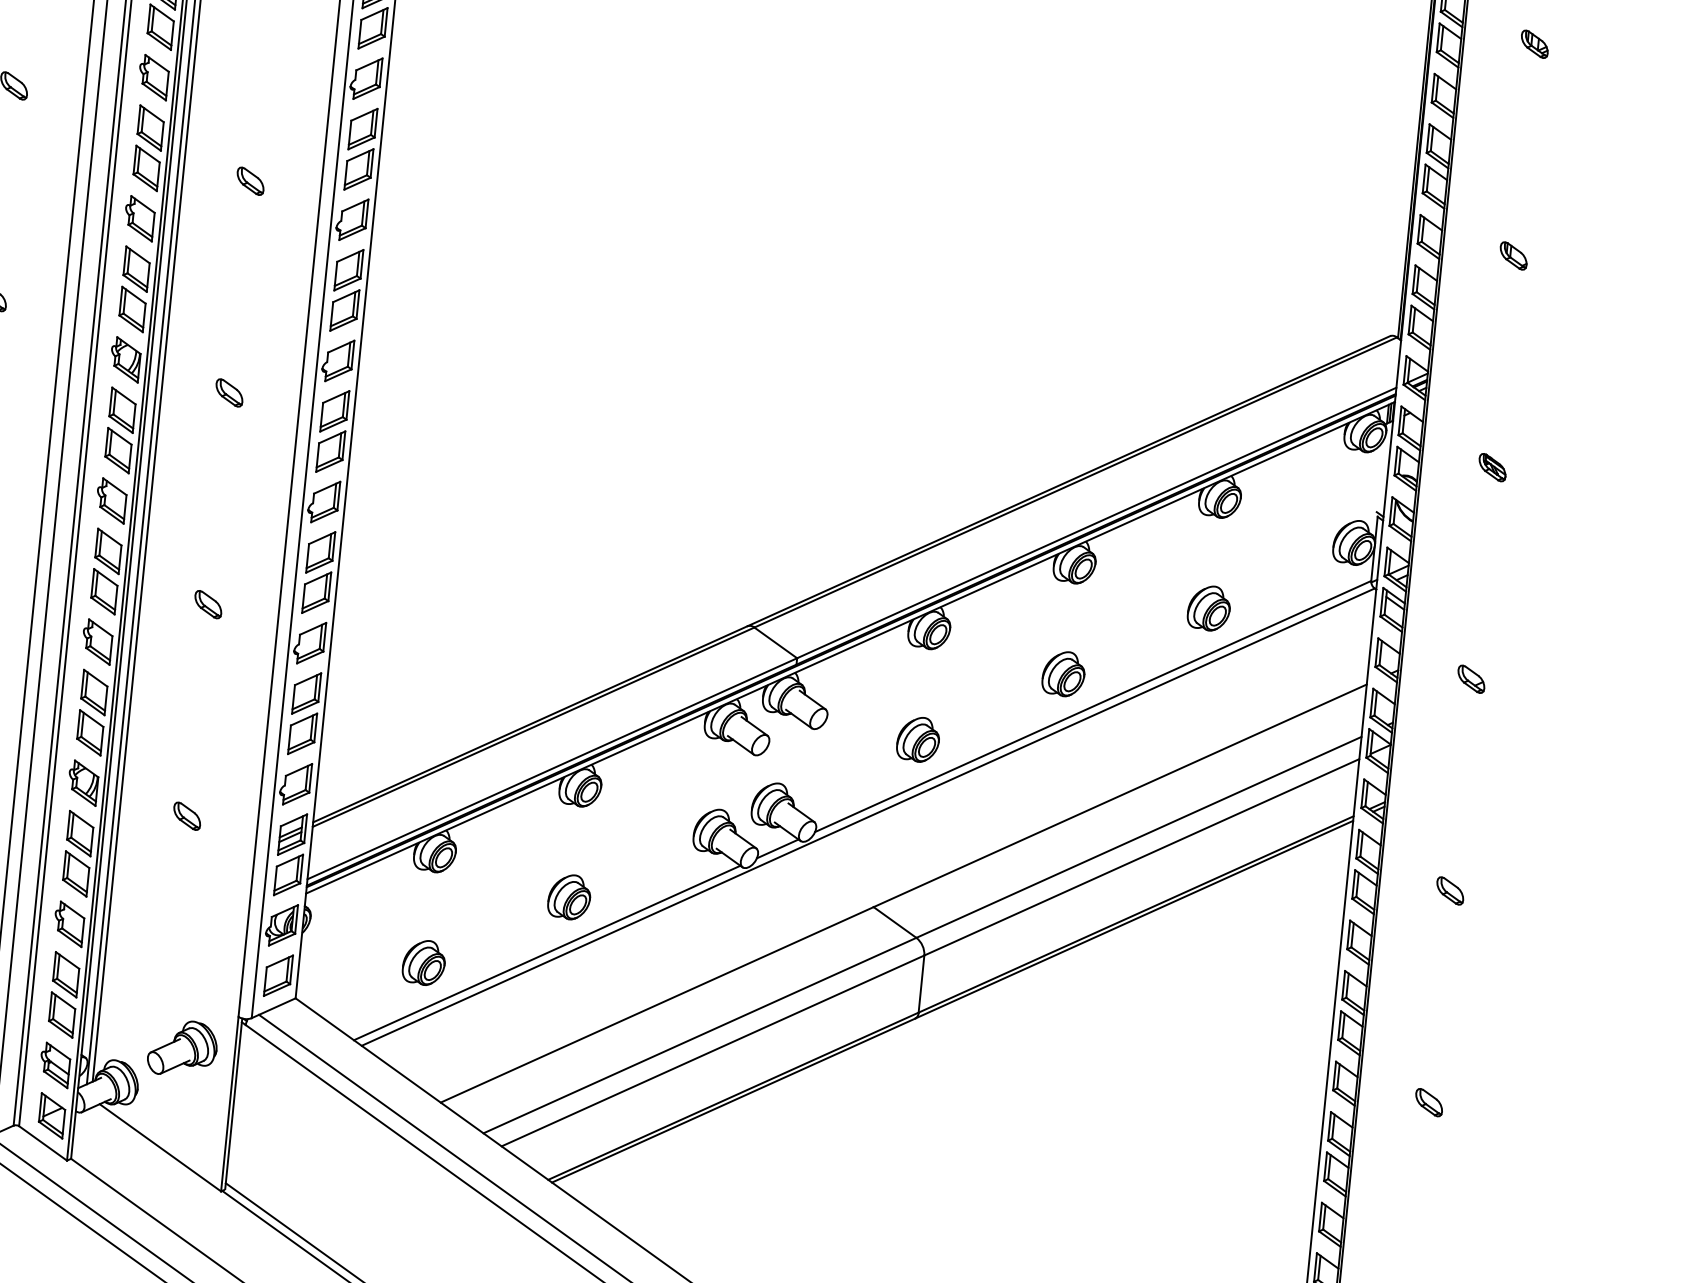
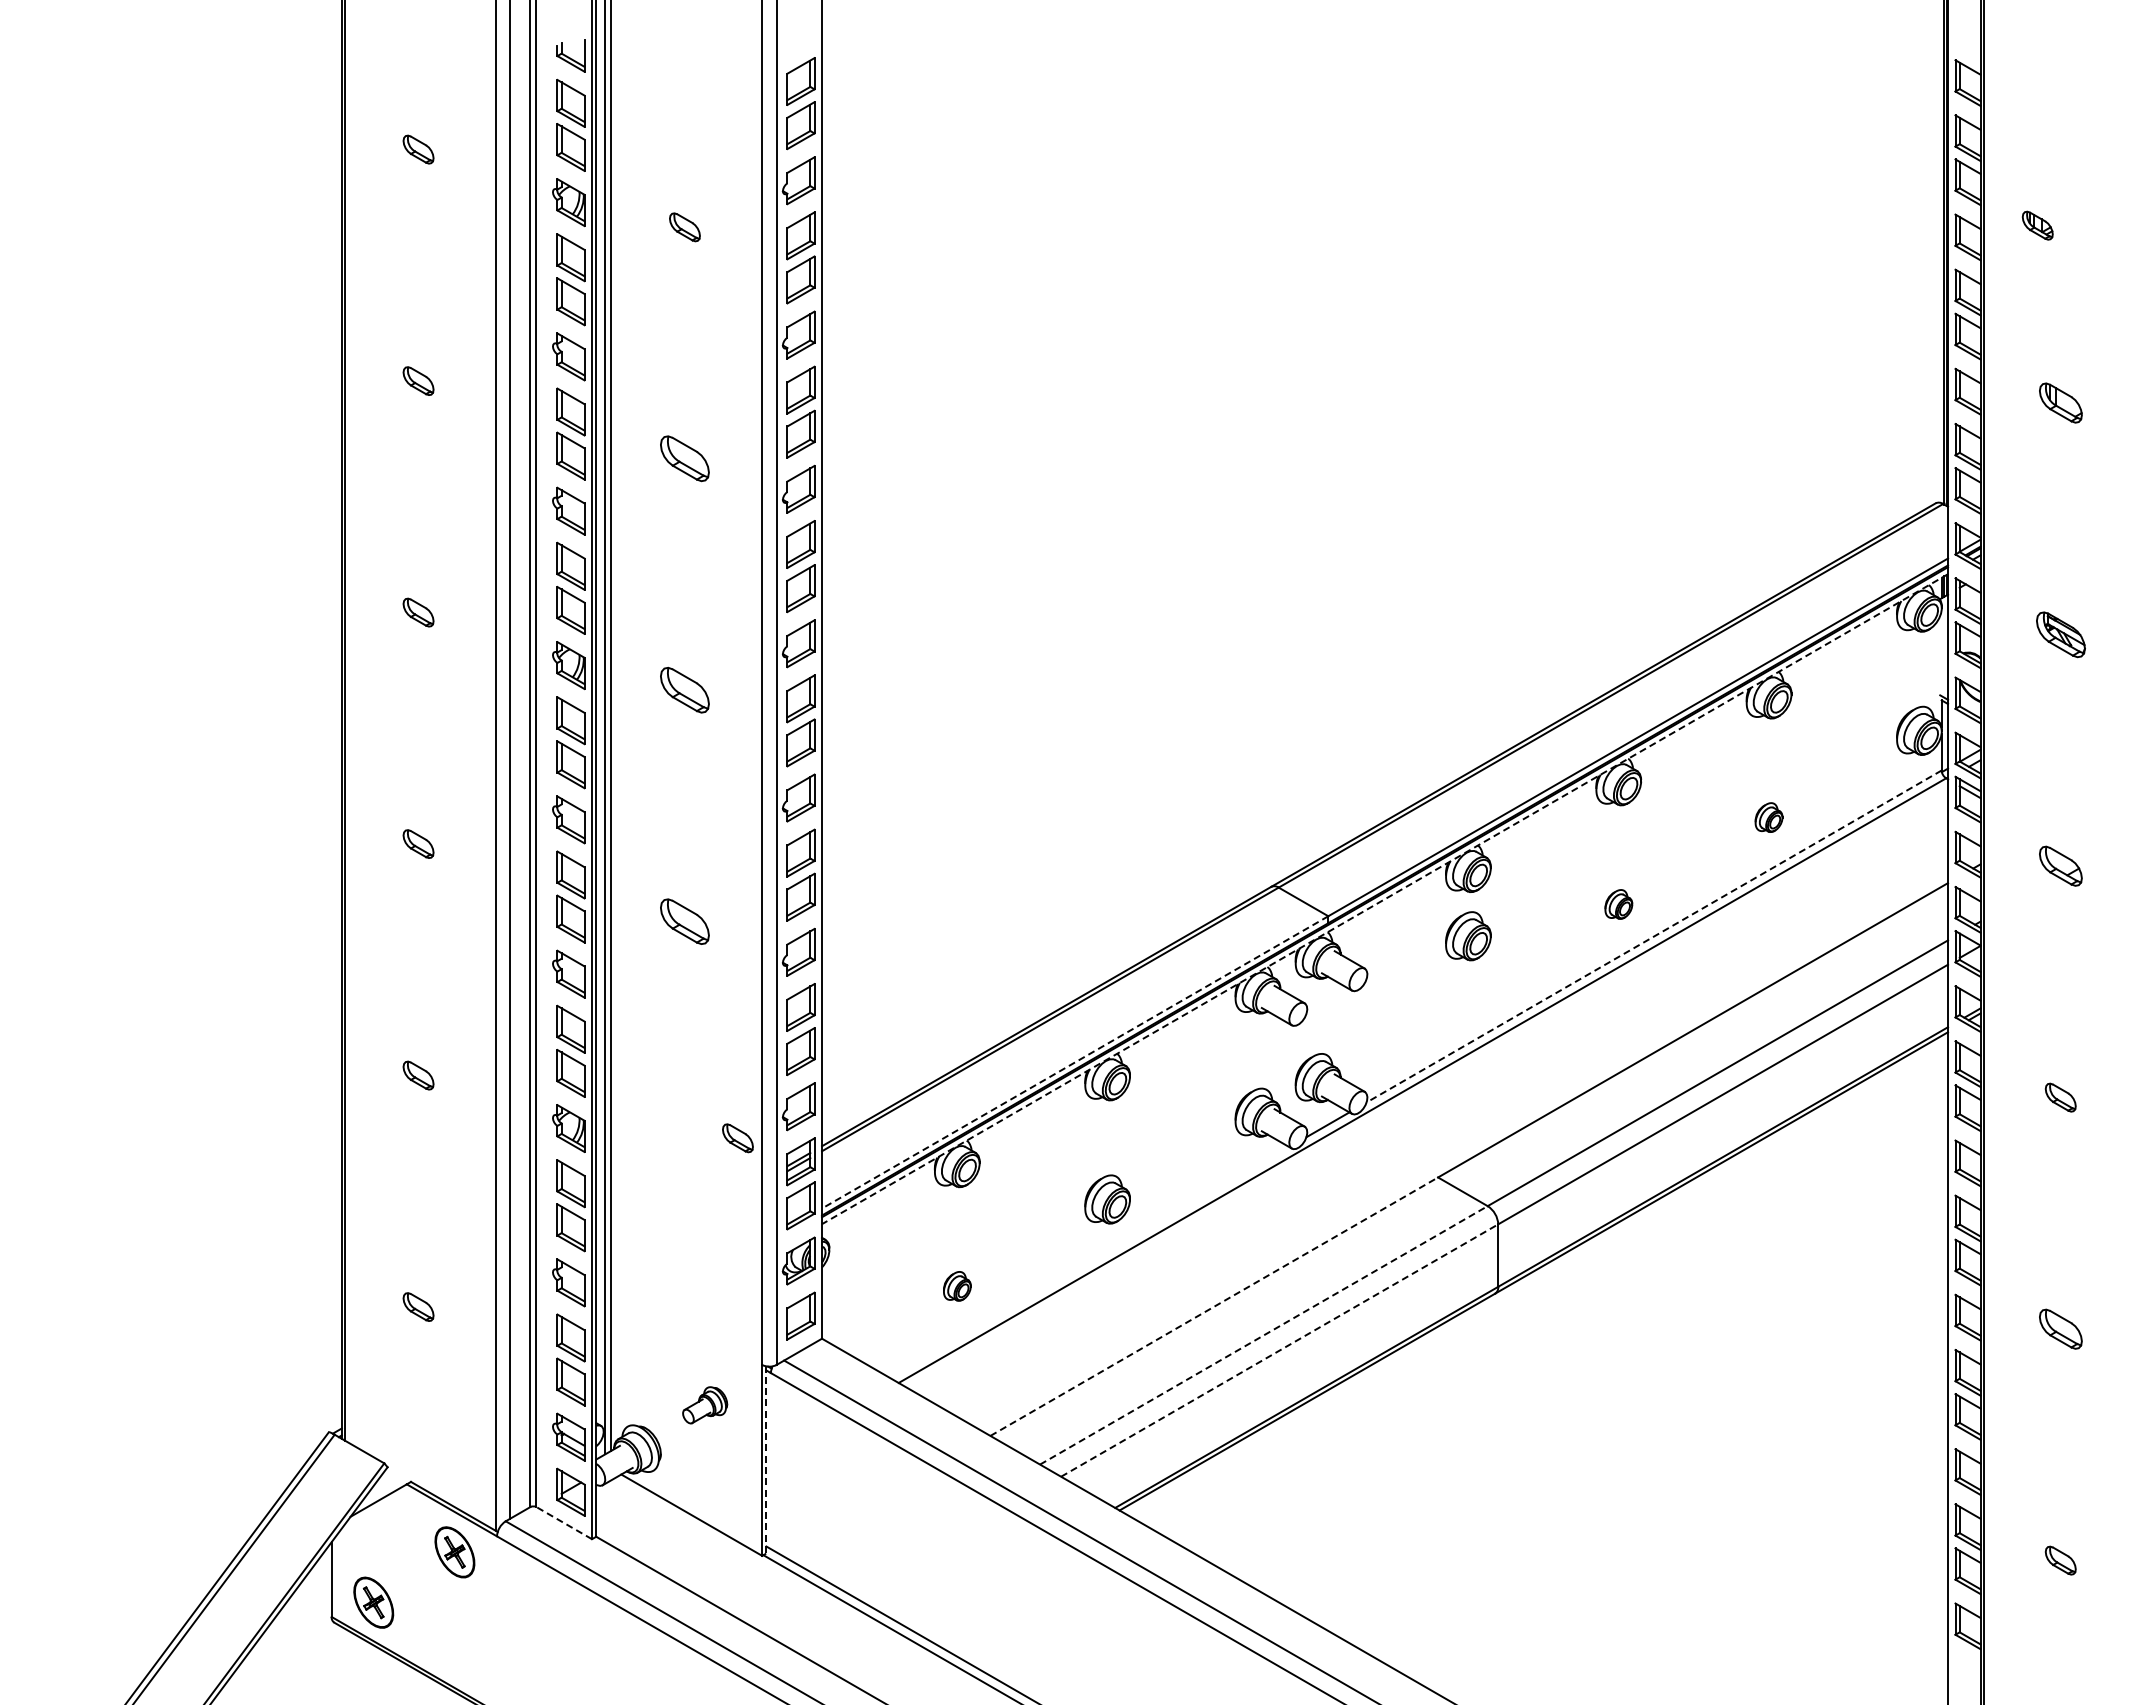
part: (1534, 44) -> (2037, 225), moved
part: (250, 180) -> (684, 458), size x1.6
part: (1513, 256) -> (2060, 403), size x1.4
part: (229, 393) -> (684, 690), size x1.6
part: (1492, 467) -> (2060, 634), size x1.6
part: (207, 604) -> (684, 921), size x1.6
part: (1208, 608) -> (1768, 817), size x0.6
line: (850, 648) -> (1384, 899), solid -> dashed
part: (1063, 673) -> (1618, 904), size x0.6
part: (1471, 678) -> (2060, 865), size x1.4
line: (1092, 706) -> (1653, 936), solid -> dashed
part: (918, 739) -> (1468, 936), moved
line: (551, 768) -> (1074, 1062), solid -> dashed
part: (186, 816) -> (737, 1138), moved
line: (547, 953) -> (1089, 1262), removed
part: (424, 962) -> (957, 1286), size x0.6
line: (657, 1004) -> (1214, 1306), solid -> dashed
line: (700, 1035) -> (1264, 1335), solid -> dashed
part: (182, 1048) -> (704, 1405), size x0.6
line: (713, 1050) -> (1280, 1350), solid -> dashed
part: (1428, 1102) -> (2060, 1328), size x1.4
line: (233, 1103) -> (766, 1459), solid -> dashed
line: (42, 1142) -> (563, 1522), solid -> dashed

